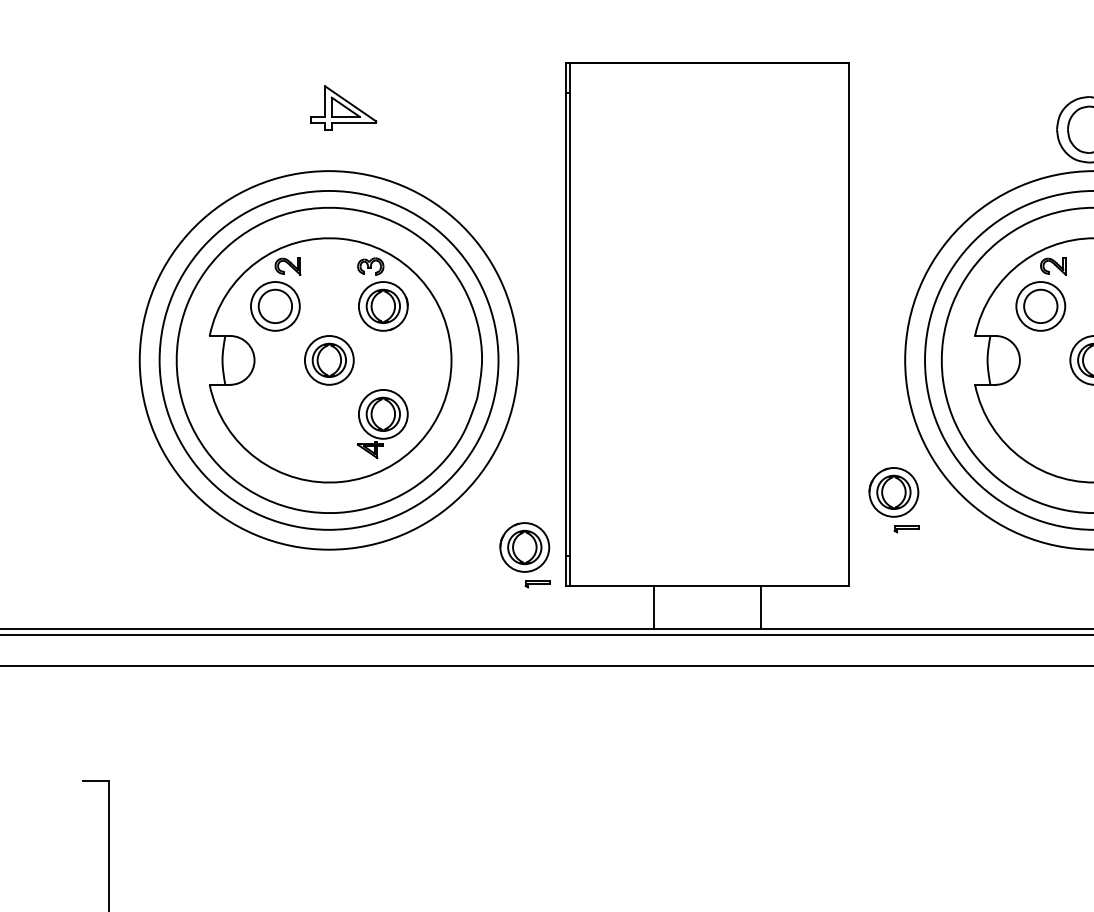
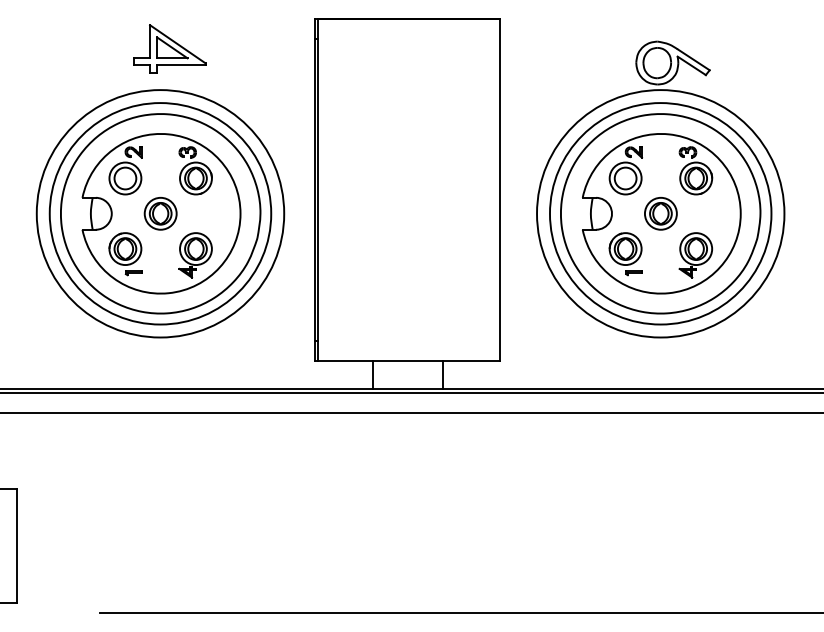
part: (342, 107) -> (169, 48), size x1.67
part: (893, 500) -> (625, 254), moved
part: (524, 555) -> (125, 254), moved

